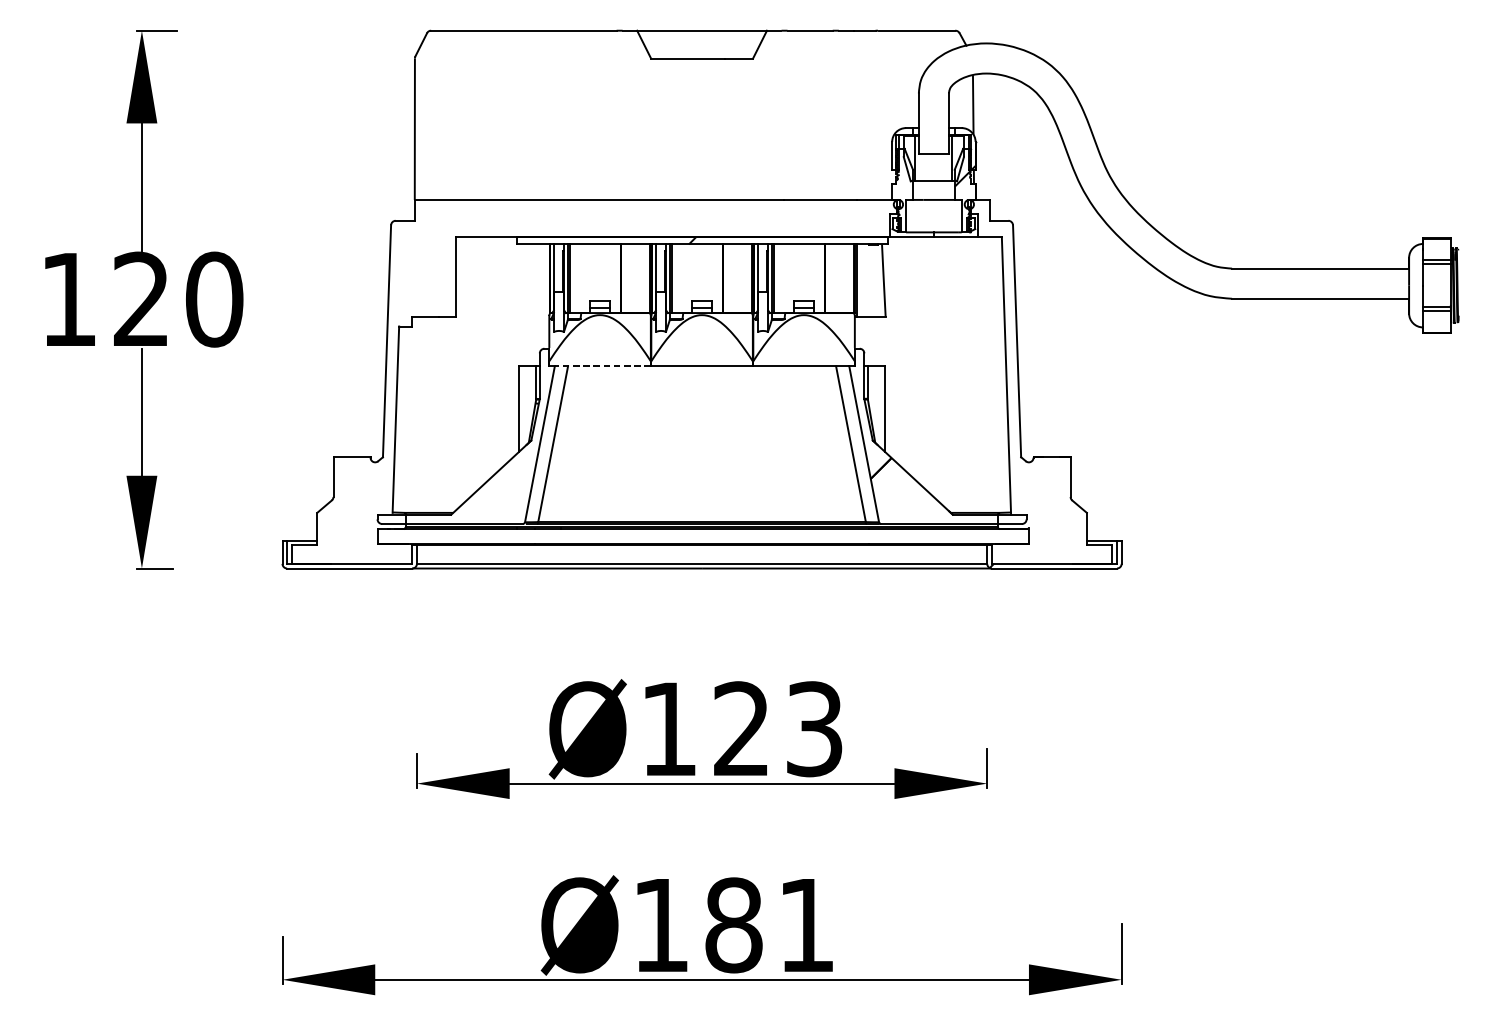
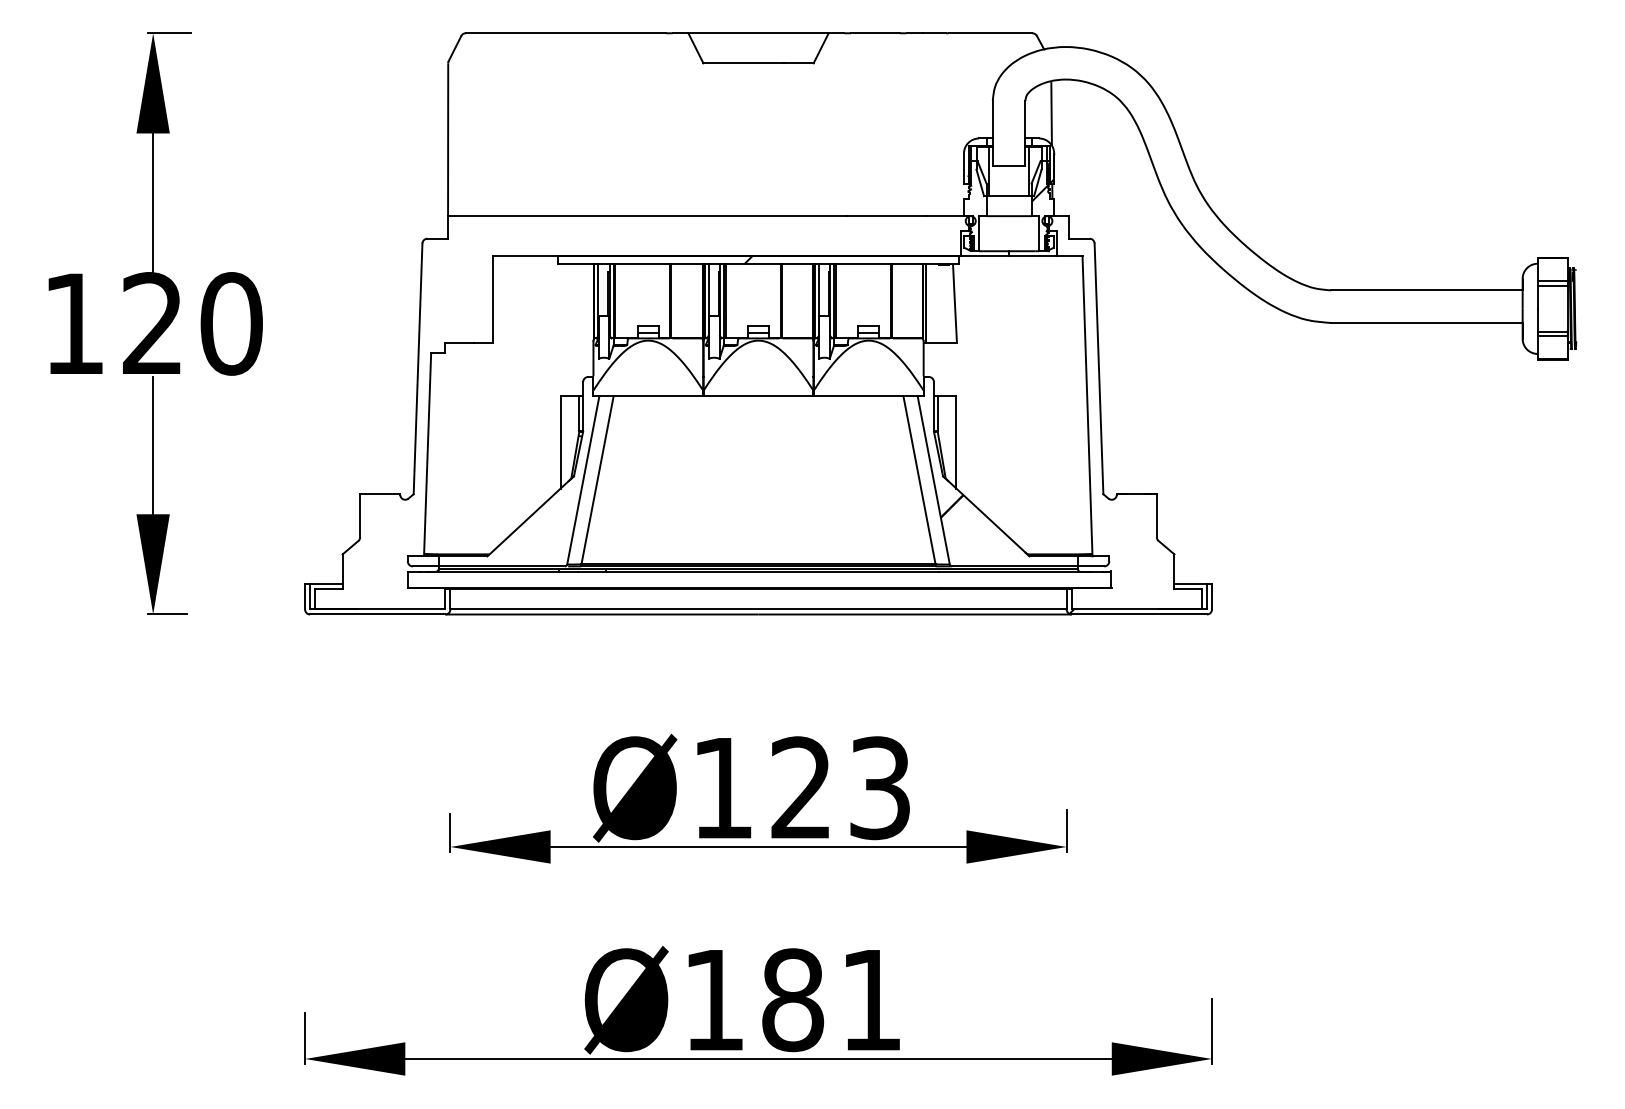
line: (603, 366) -> (651, 396), dashed -> solid

